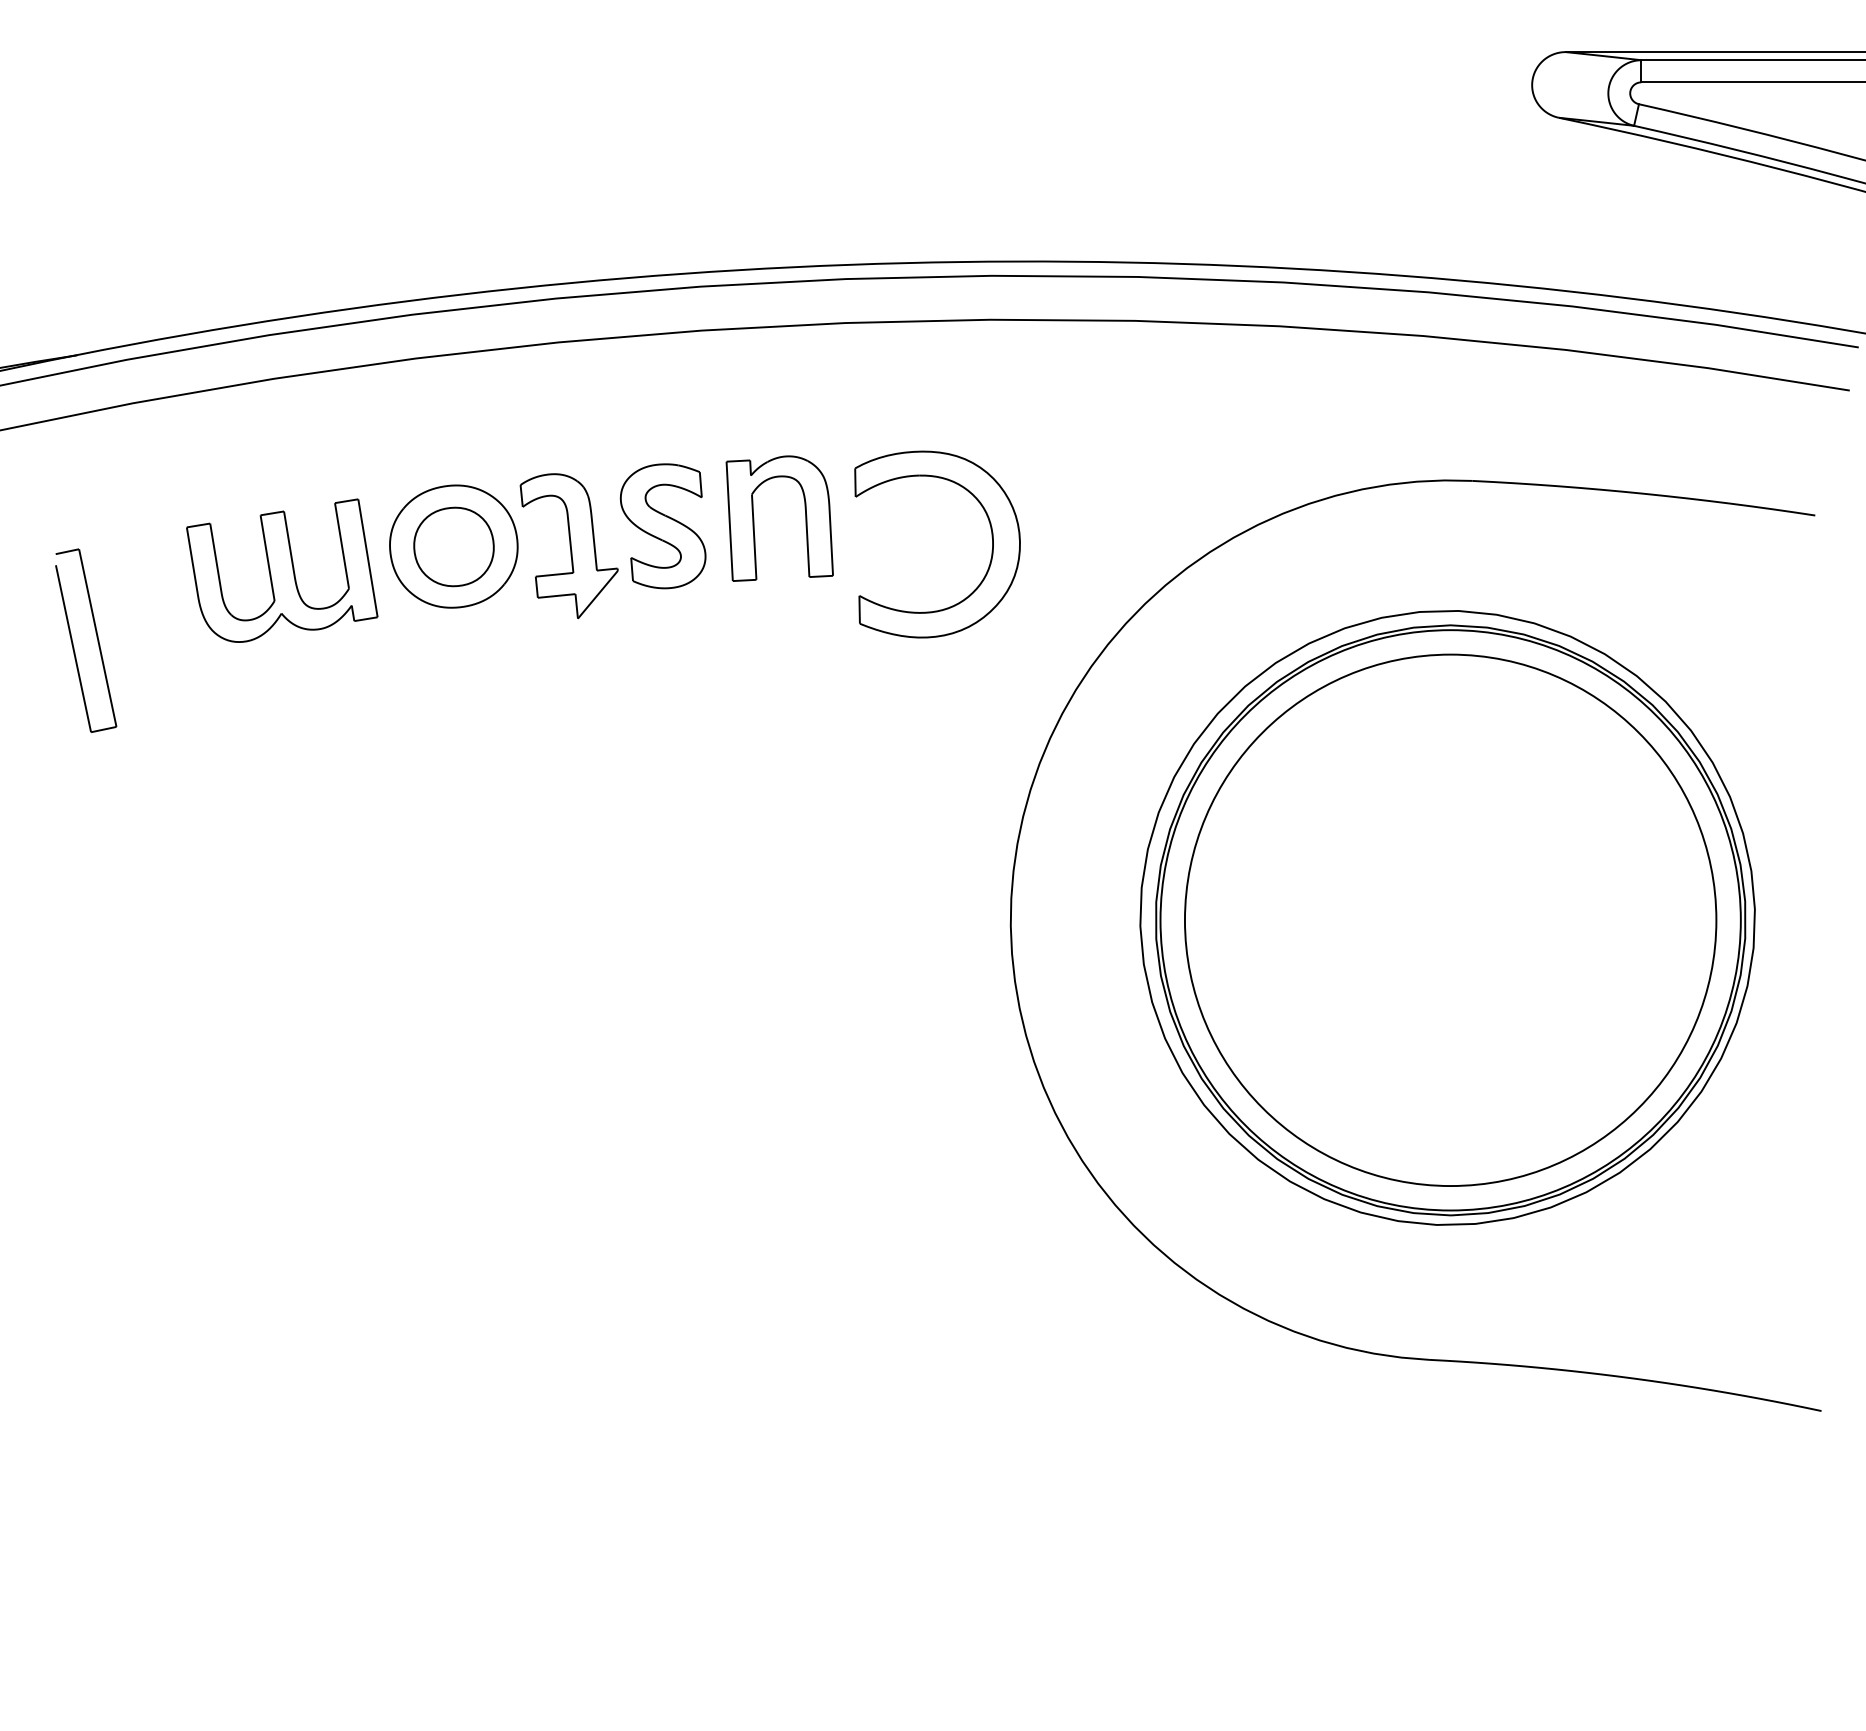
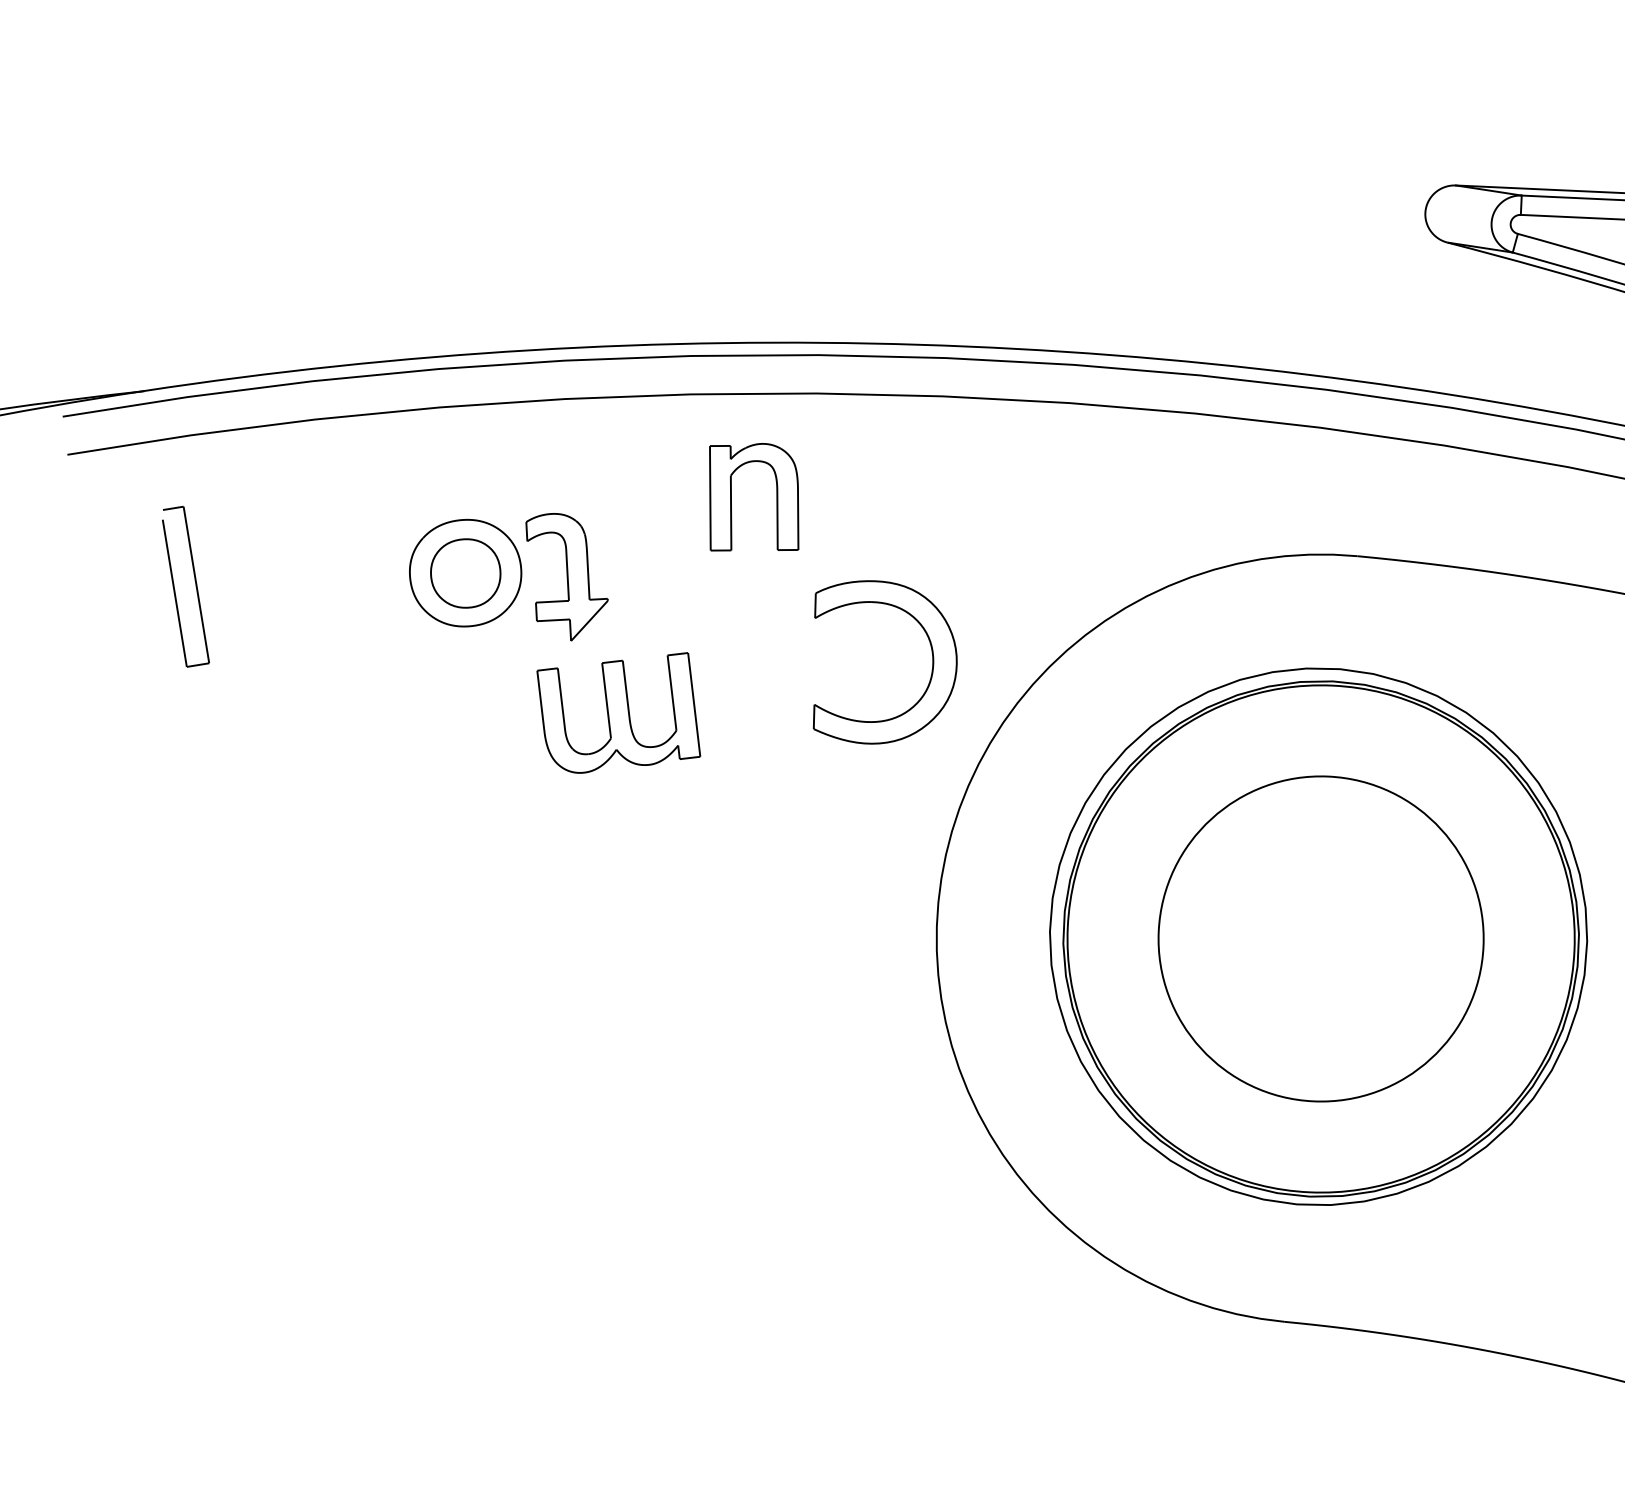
part: (754, 518) -> (732, 496), moved
part: (662, 526) -> (648, 563), removed
part: (991, 550) -> (931, 670), moved
part: (282, 570) -> (619, 712), moved
part: (96, 637) -> (195, 584), moved
circle: (1450, 920) -> (1320, 939), size x0.7

